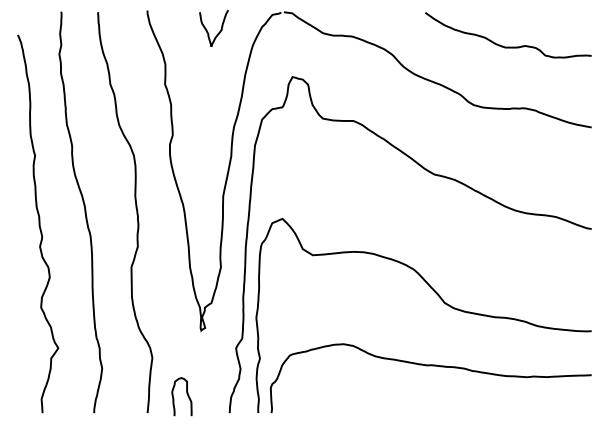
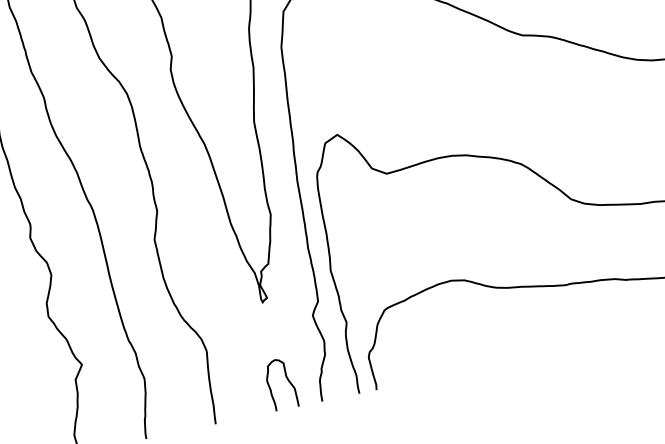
curve: (186, 393) -> (285, 378), moved

